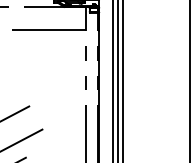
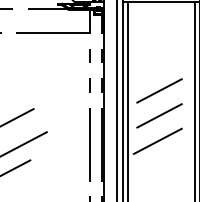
line: (155, 87) -> (159, 90), added
line: (155, 112) -> (159, 115), added
line: (153, 138) -> (157, 141), added

